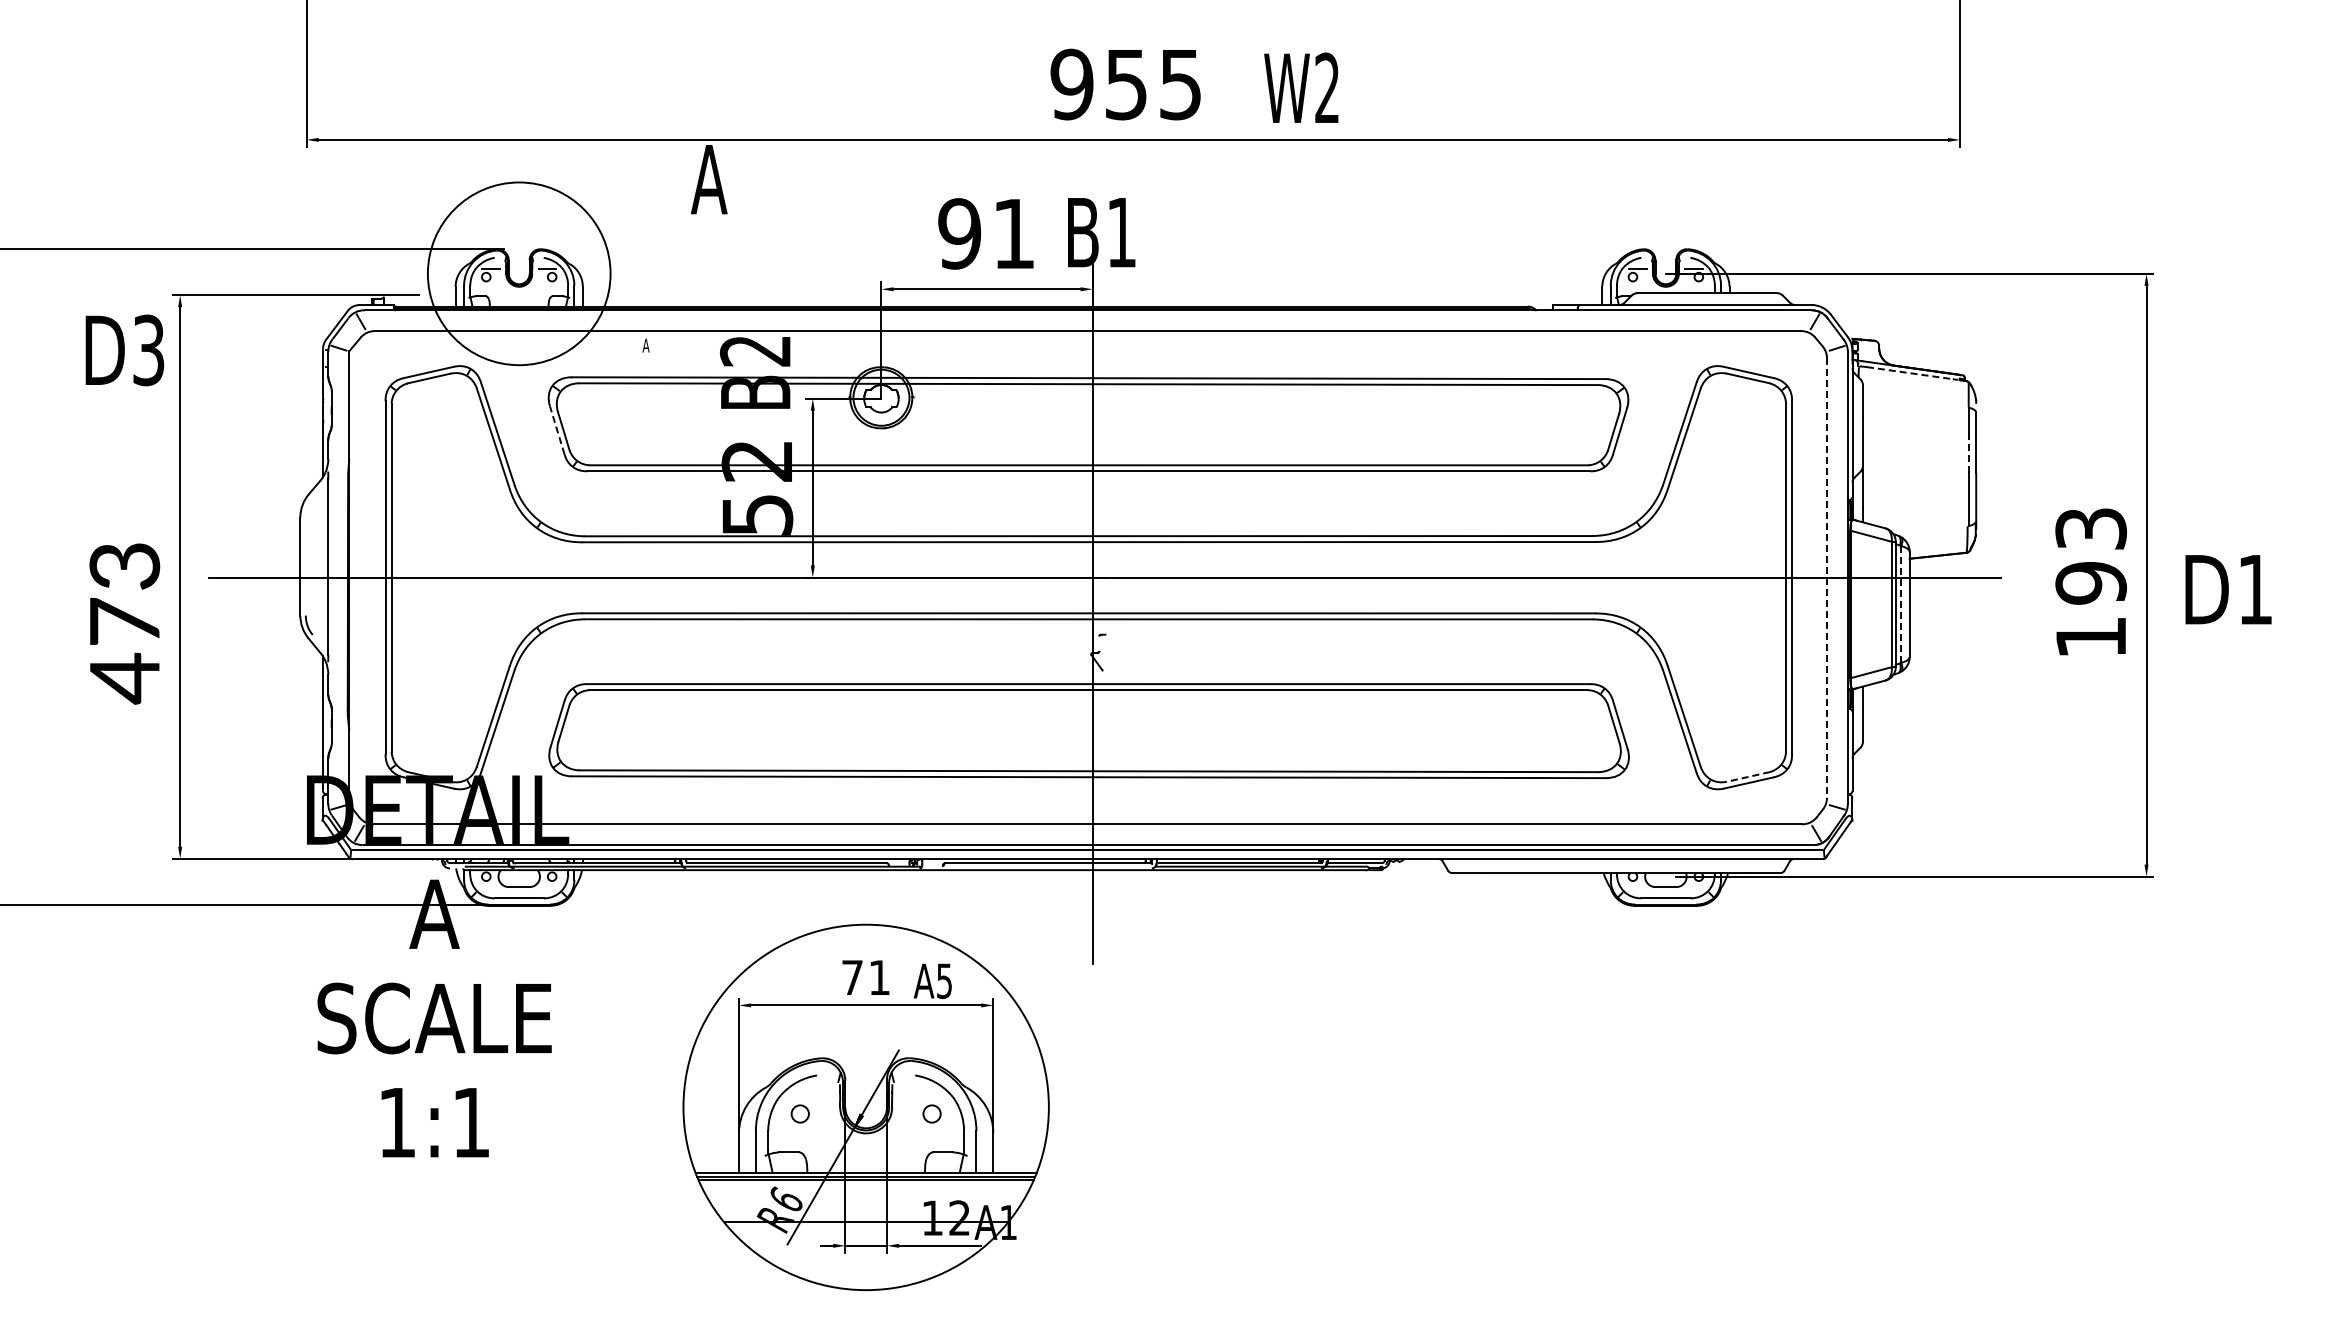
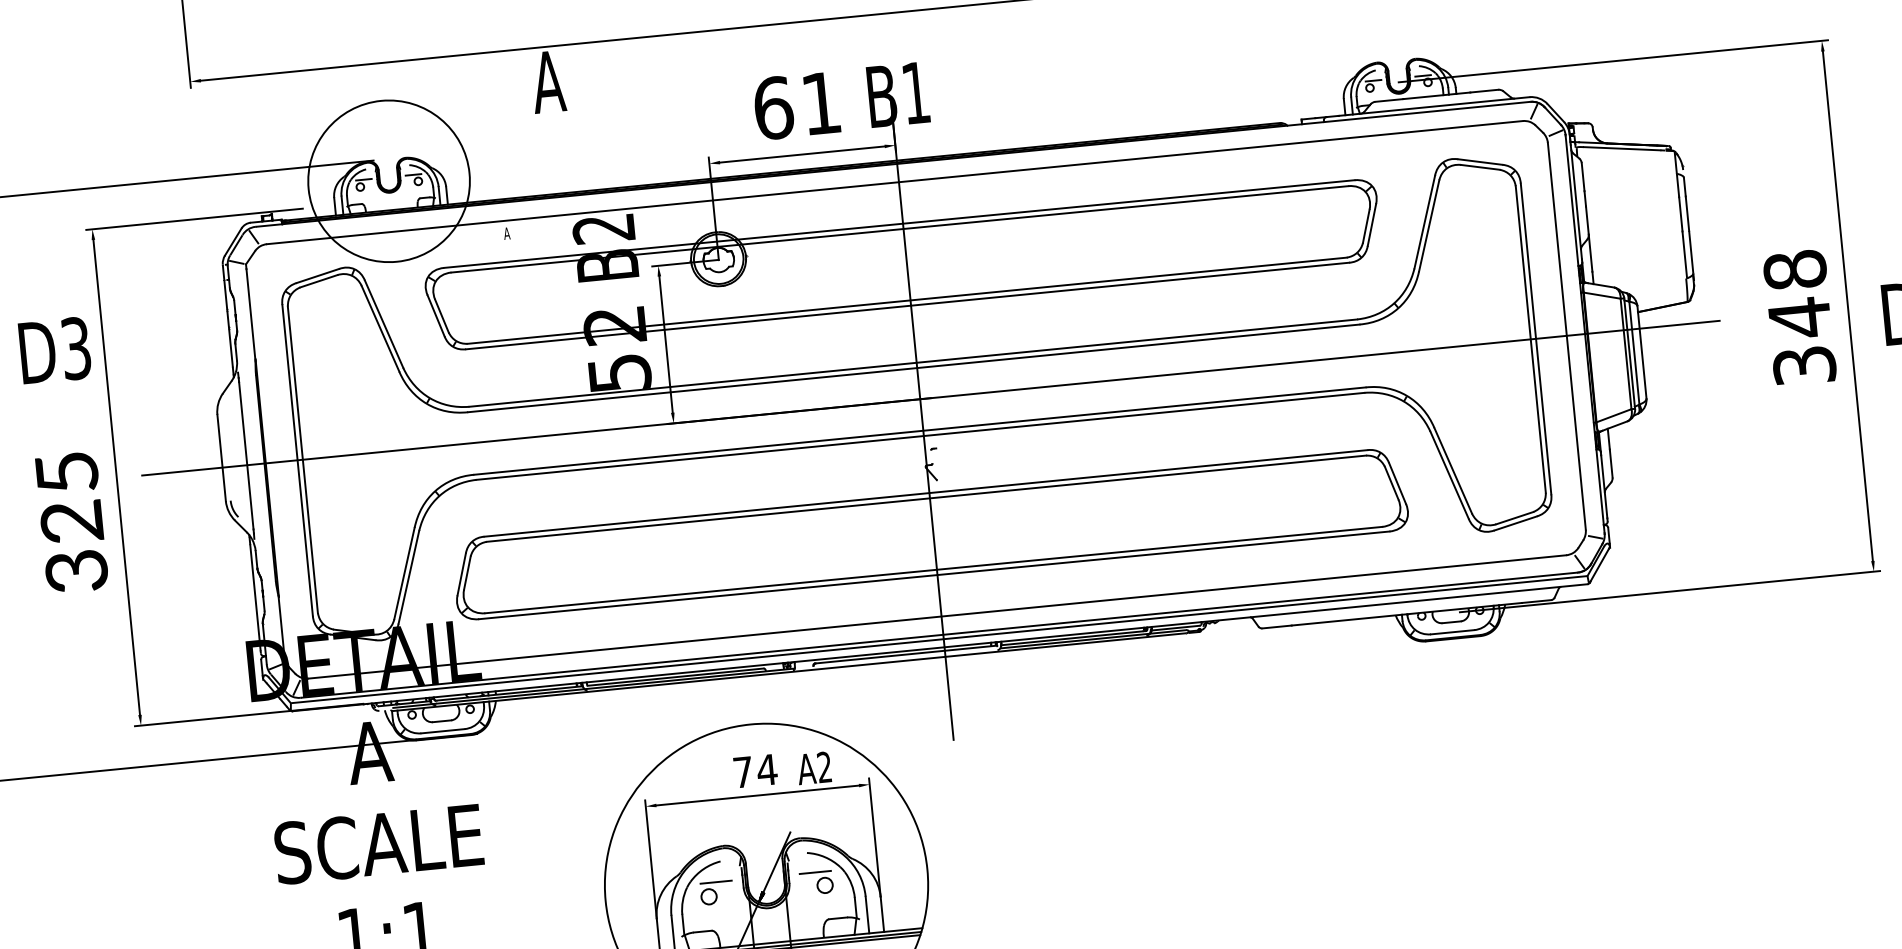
text: (959, 233) -> (773, 107), 91 -> 61
text: (124, 350) -> (54, 350), moved
line: (1910, 373) -> (1622, 148), dashed -> solid
line: (557, 429) -> (436, 315), dashed -> solid
line: (1968, 452) -> (1680, 213), dashed -> solid
line: (1827, 578) -> (1567, 336), dashed -> solid
text: (2091, 582) -> (1800, 317), 193 -> 348
line: (1901, 603) -> (1634, 352), dashed -> solid
text: (124, 623) -> (71, 523), 473 -> 325
line: (1747, 777) -> (1514, 518), dashed -> solid
text: (879, 977) -> (767, 769), 71 -> 74
text: (944, 980) -> (824, 766), A5 -> A2
line: (809, 1098) -> (715, 882), added
line: (922, 1098) -> (815, 872), added

